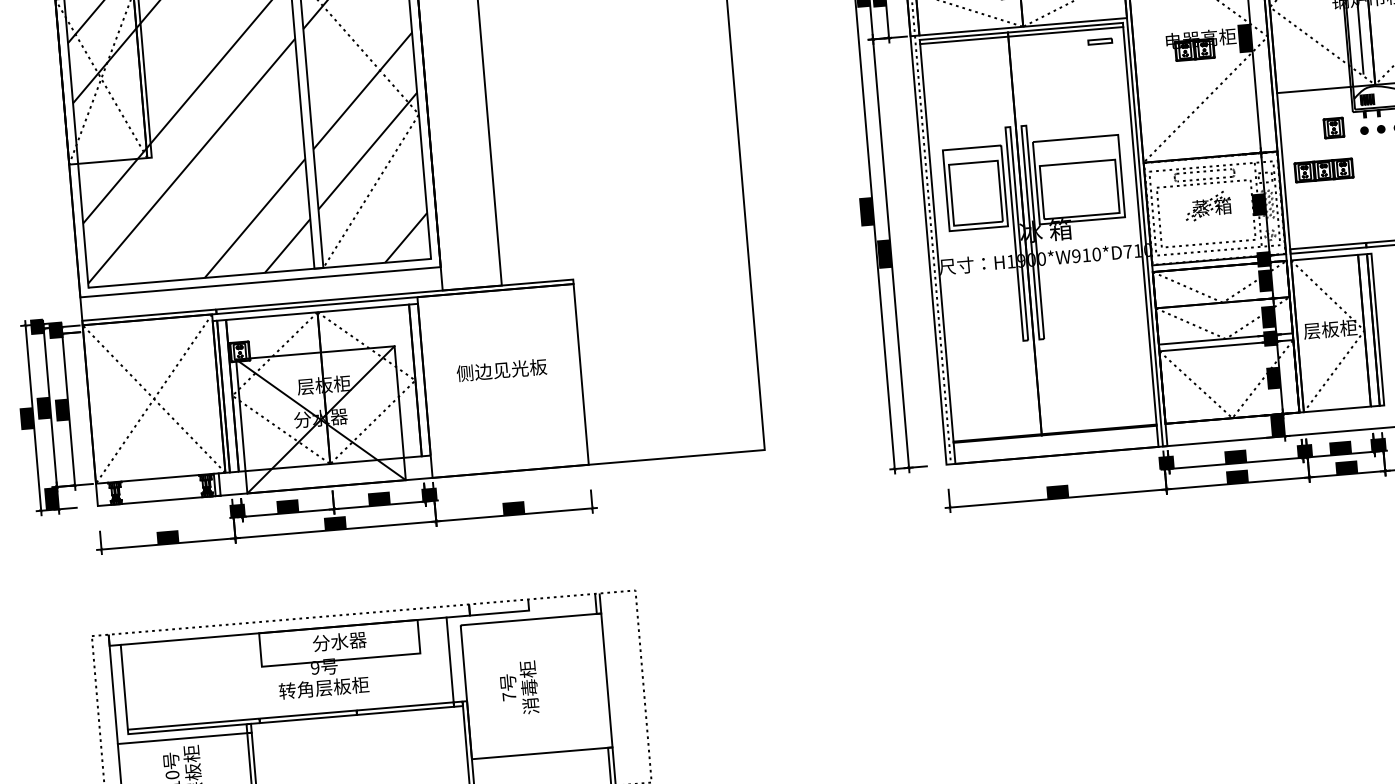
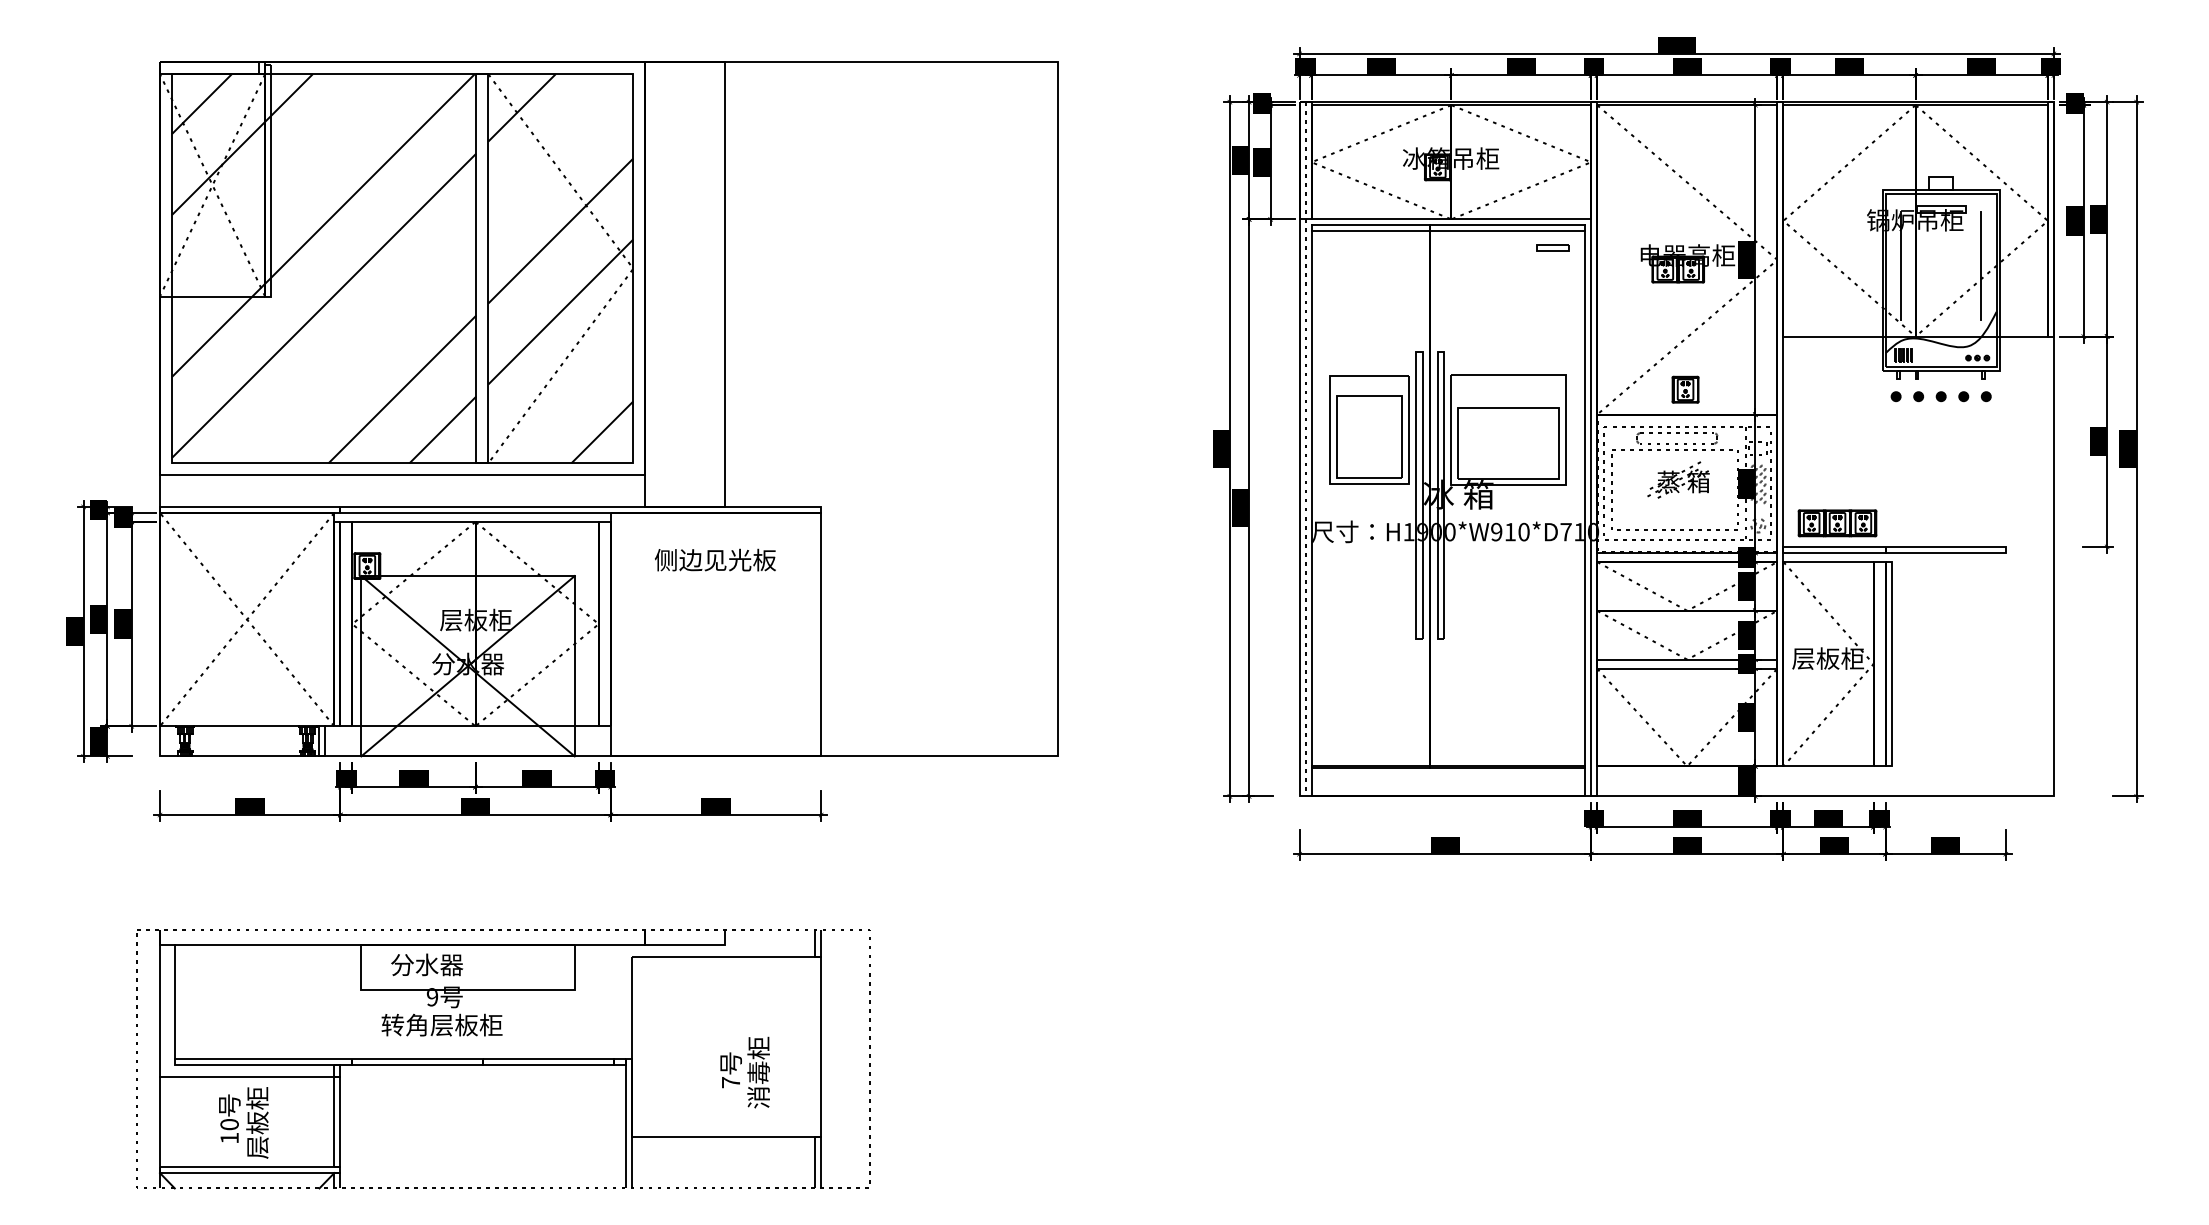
part: (1333, 127) -> (1685, 389), moved
part: (1324, 170) -> (1837, 523), moved
text: (501, 369) -> (715, 559), moved
text: (339, 641) -> (427, 964), moved
line: (449, 659) -> (613, 1001), removed
text: (518, 688) -> (744, 1072), moved

